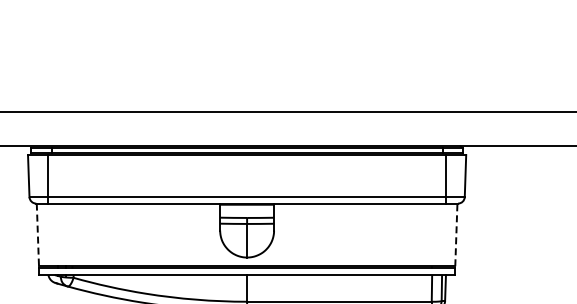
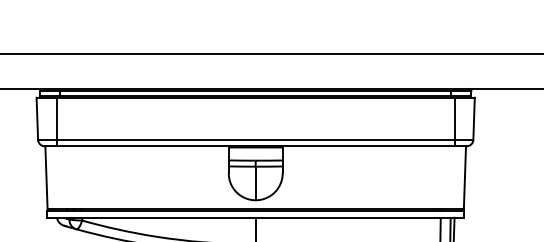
line: (456, 234) -> (465, 177), dashed -> solid
line: (37, 235) -> (46, 178), dashed -> solid

